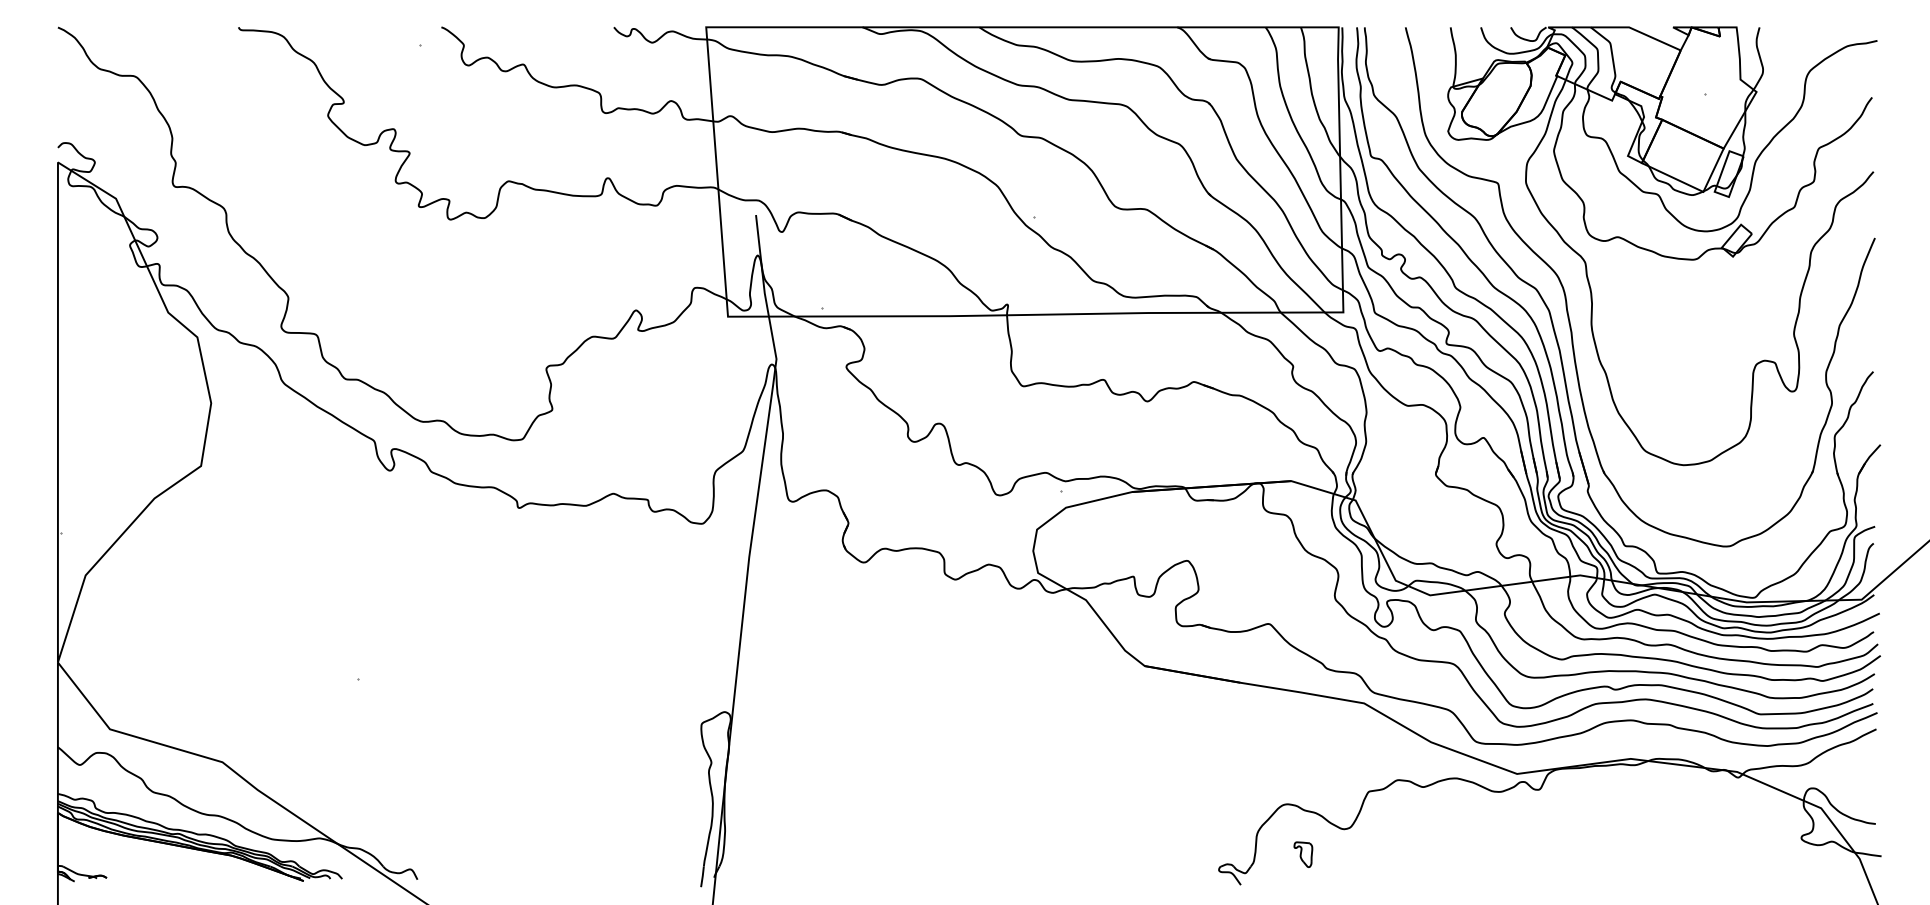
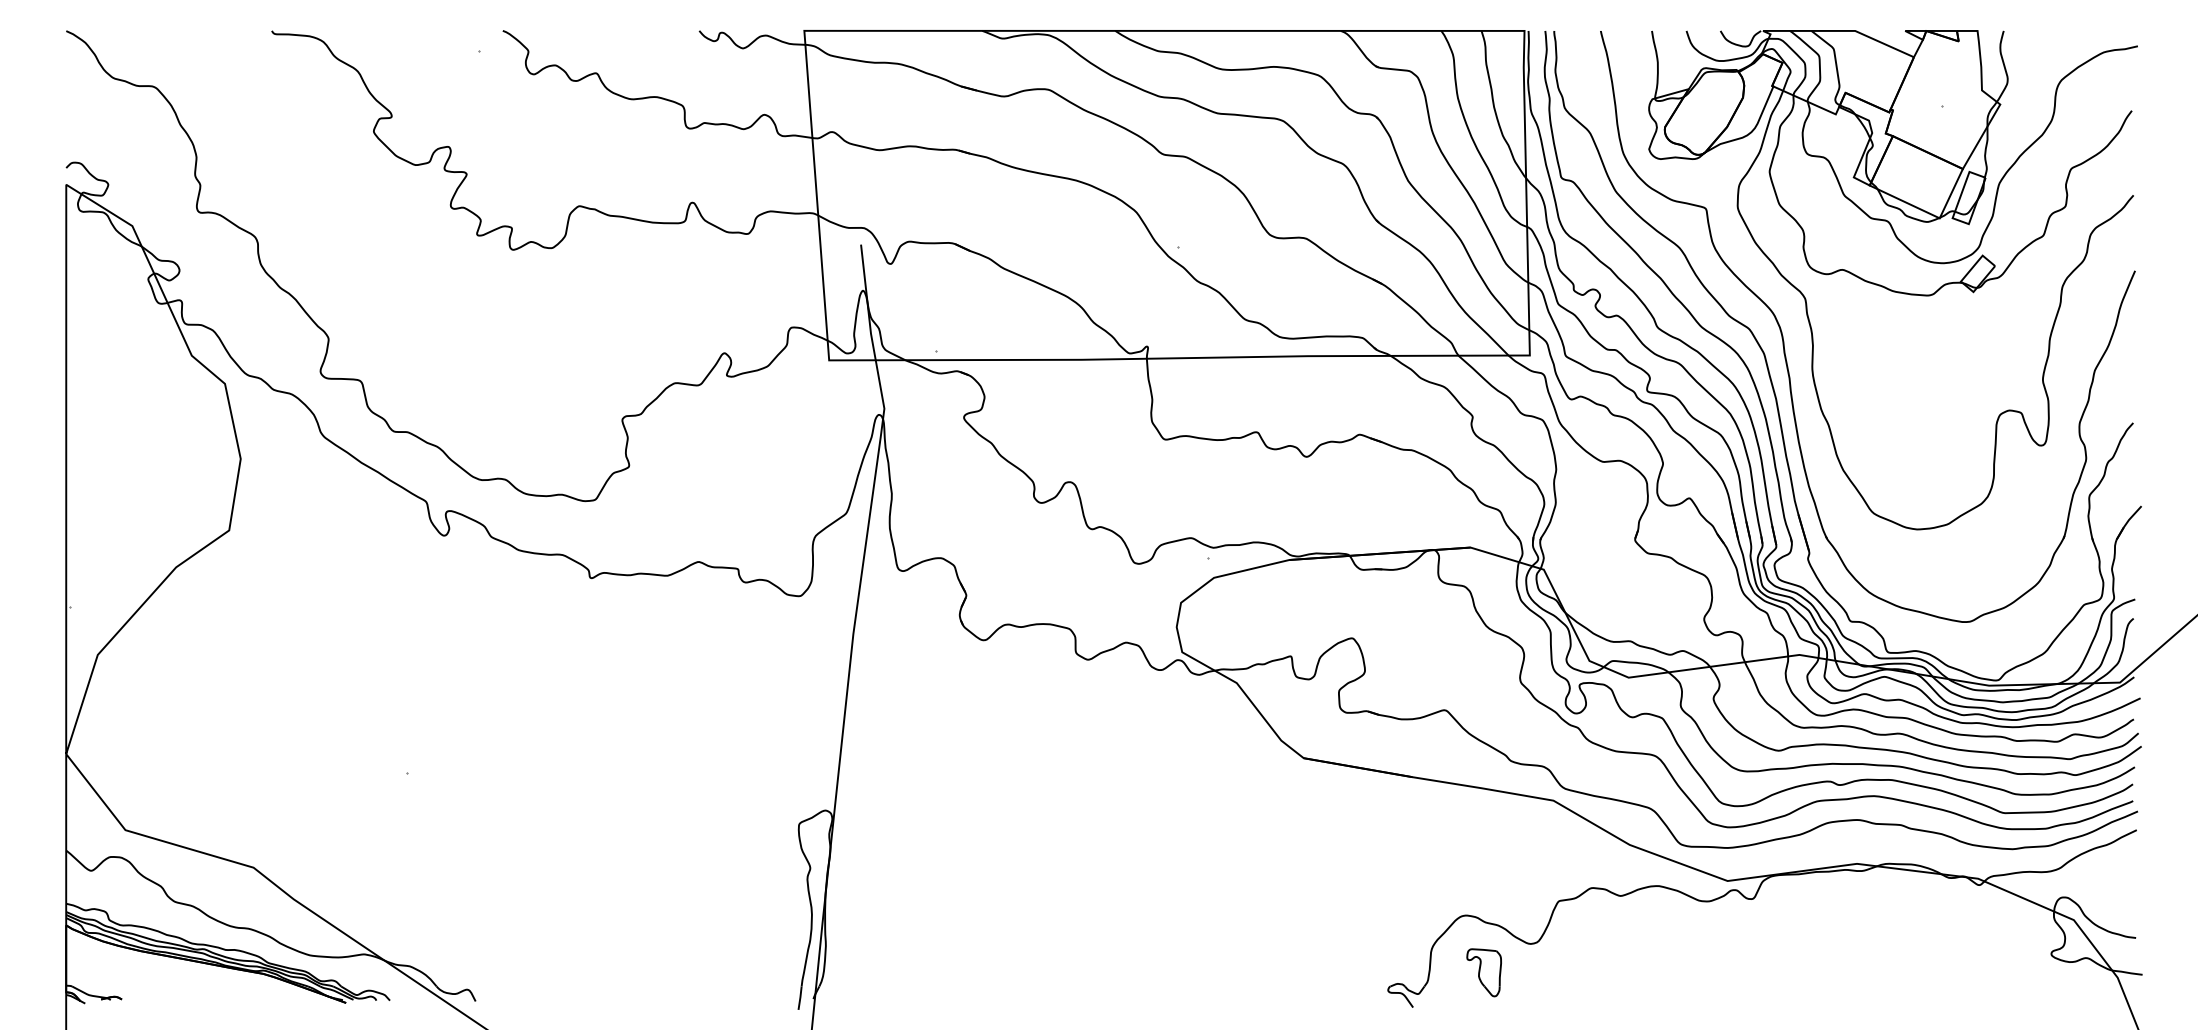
part: (1303, 854) -> (1484, 972), size x1.67

